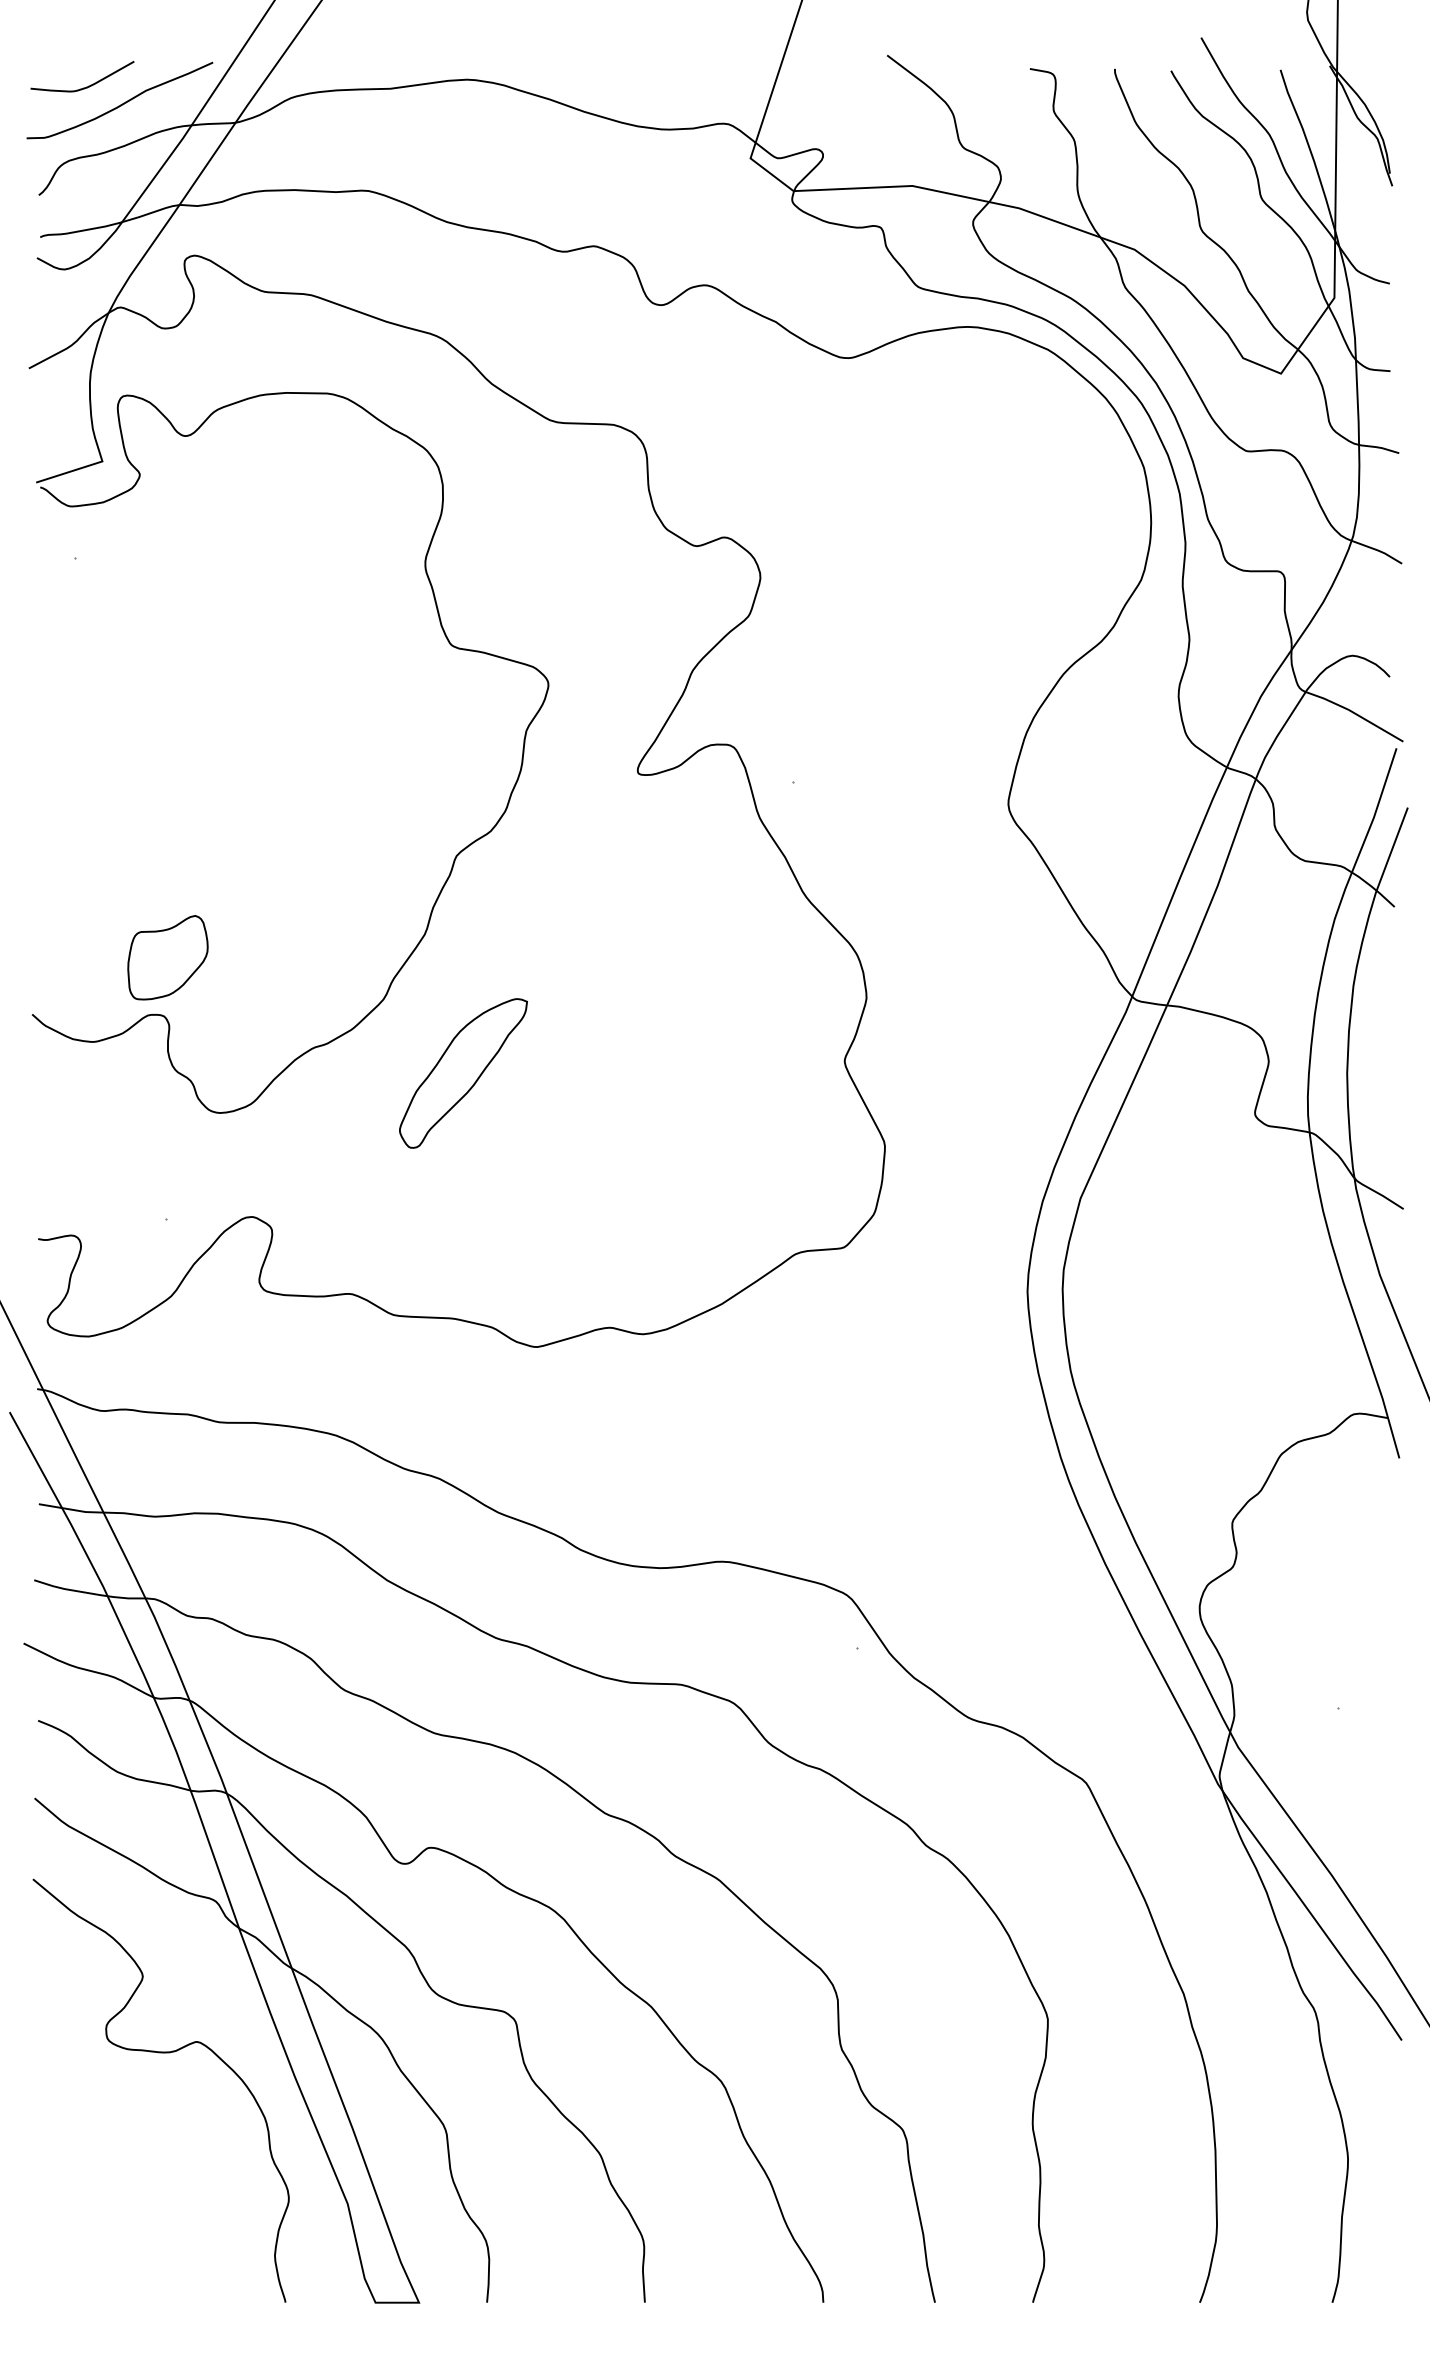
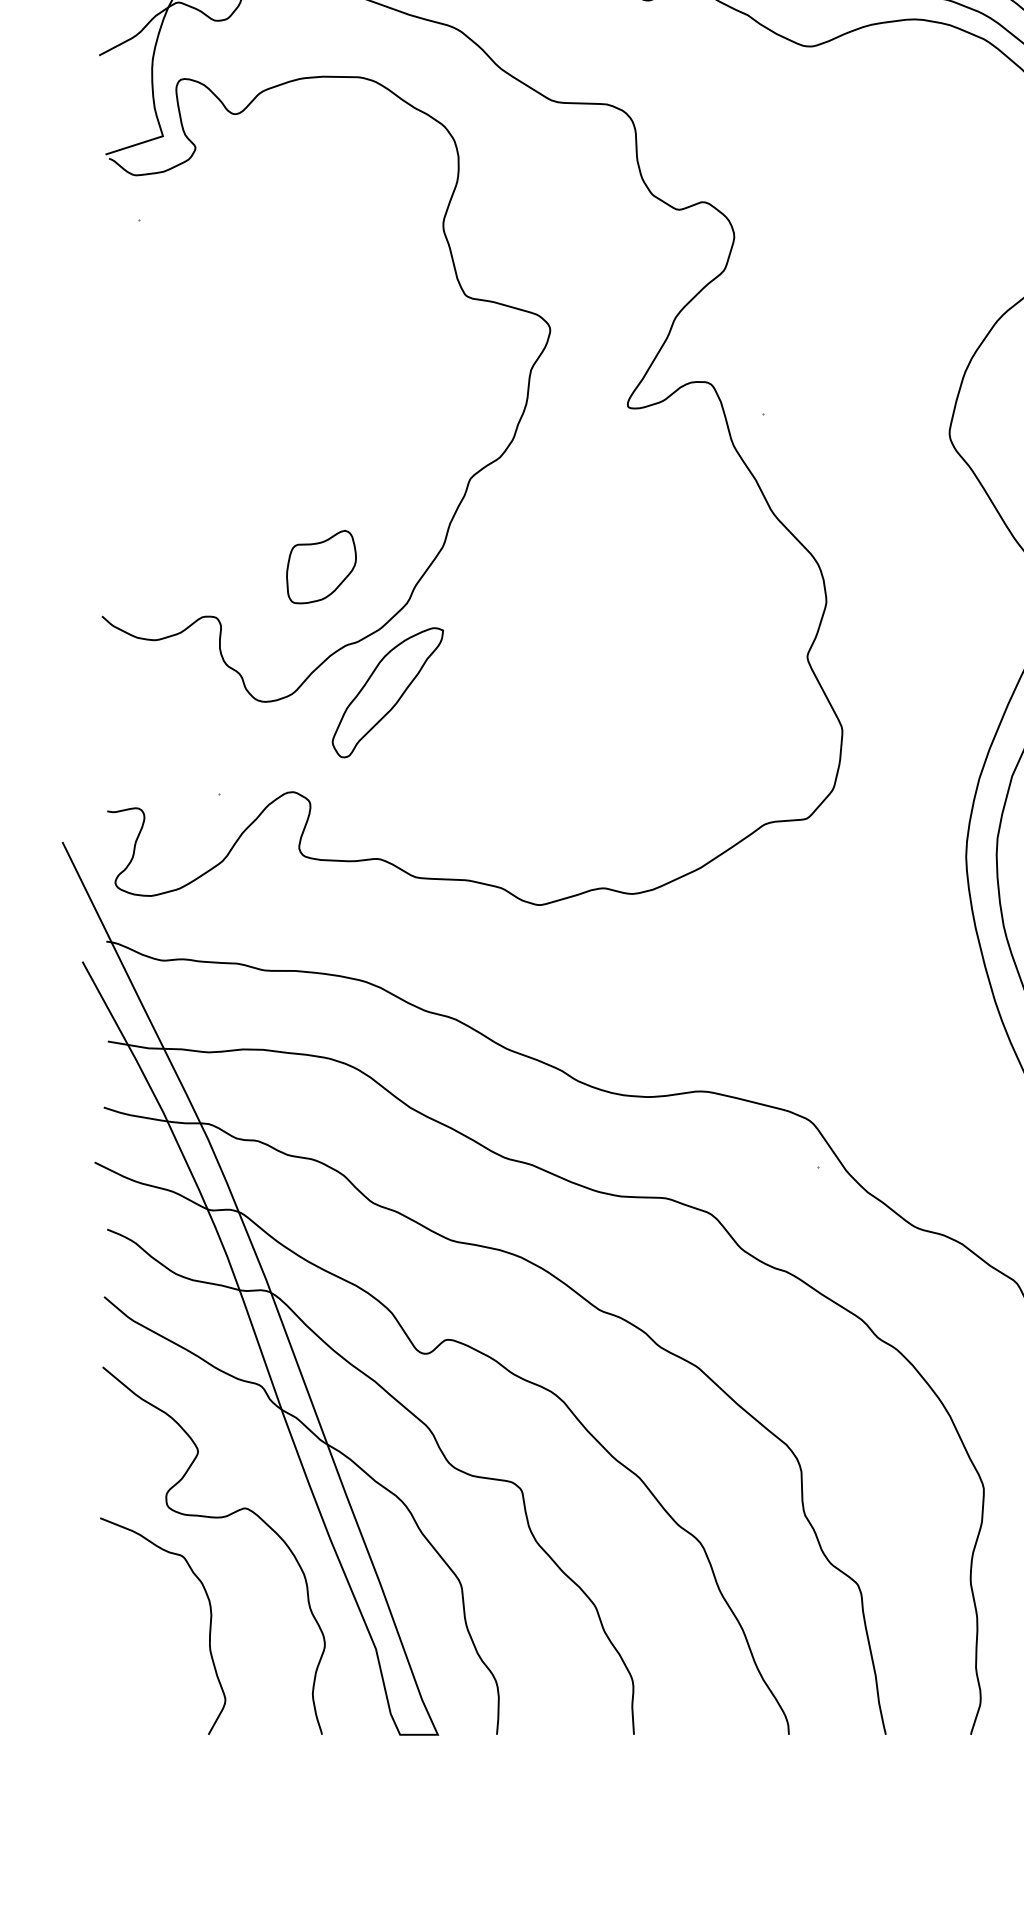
part: (167, 957) -> (321, 566), moved
part: (463, 1073) -> (387, 692), moved
curve: (155, 2184) -> (209, 1632), added

